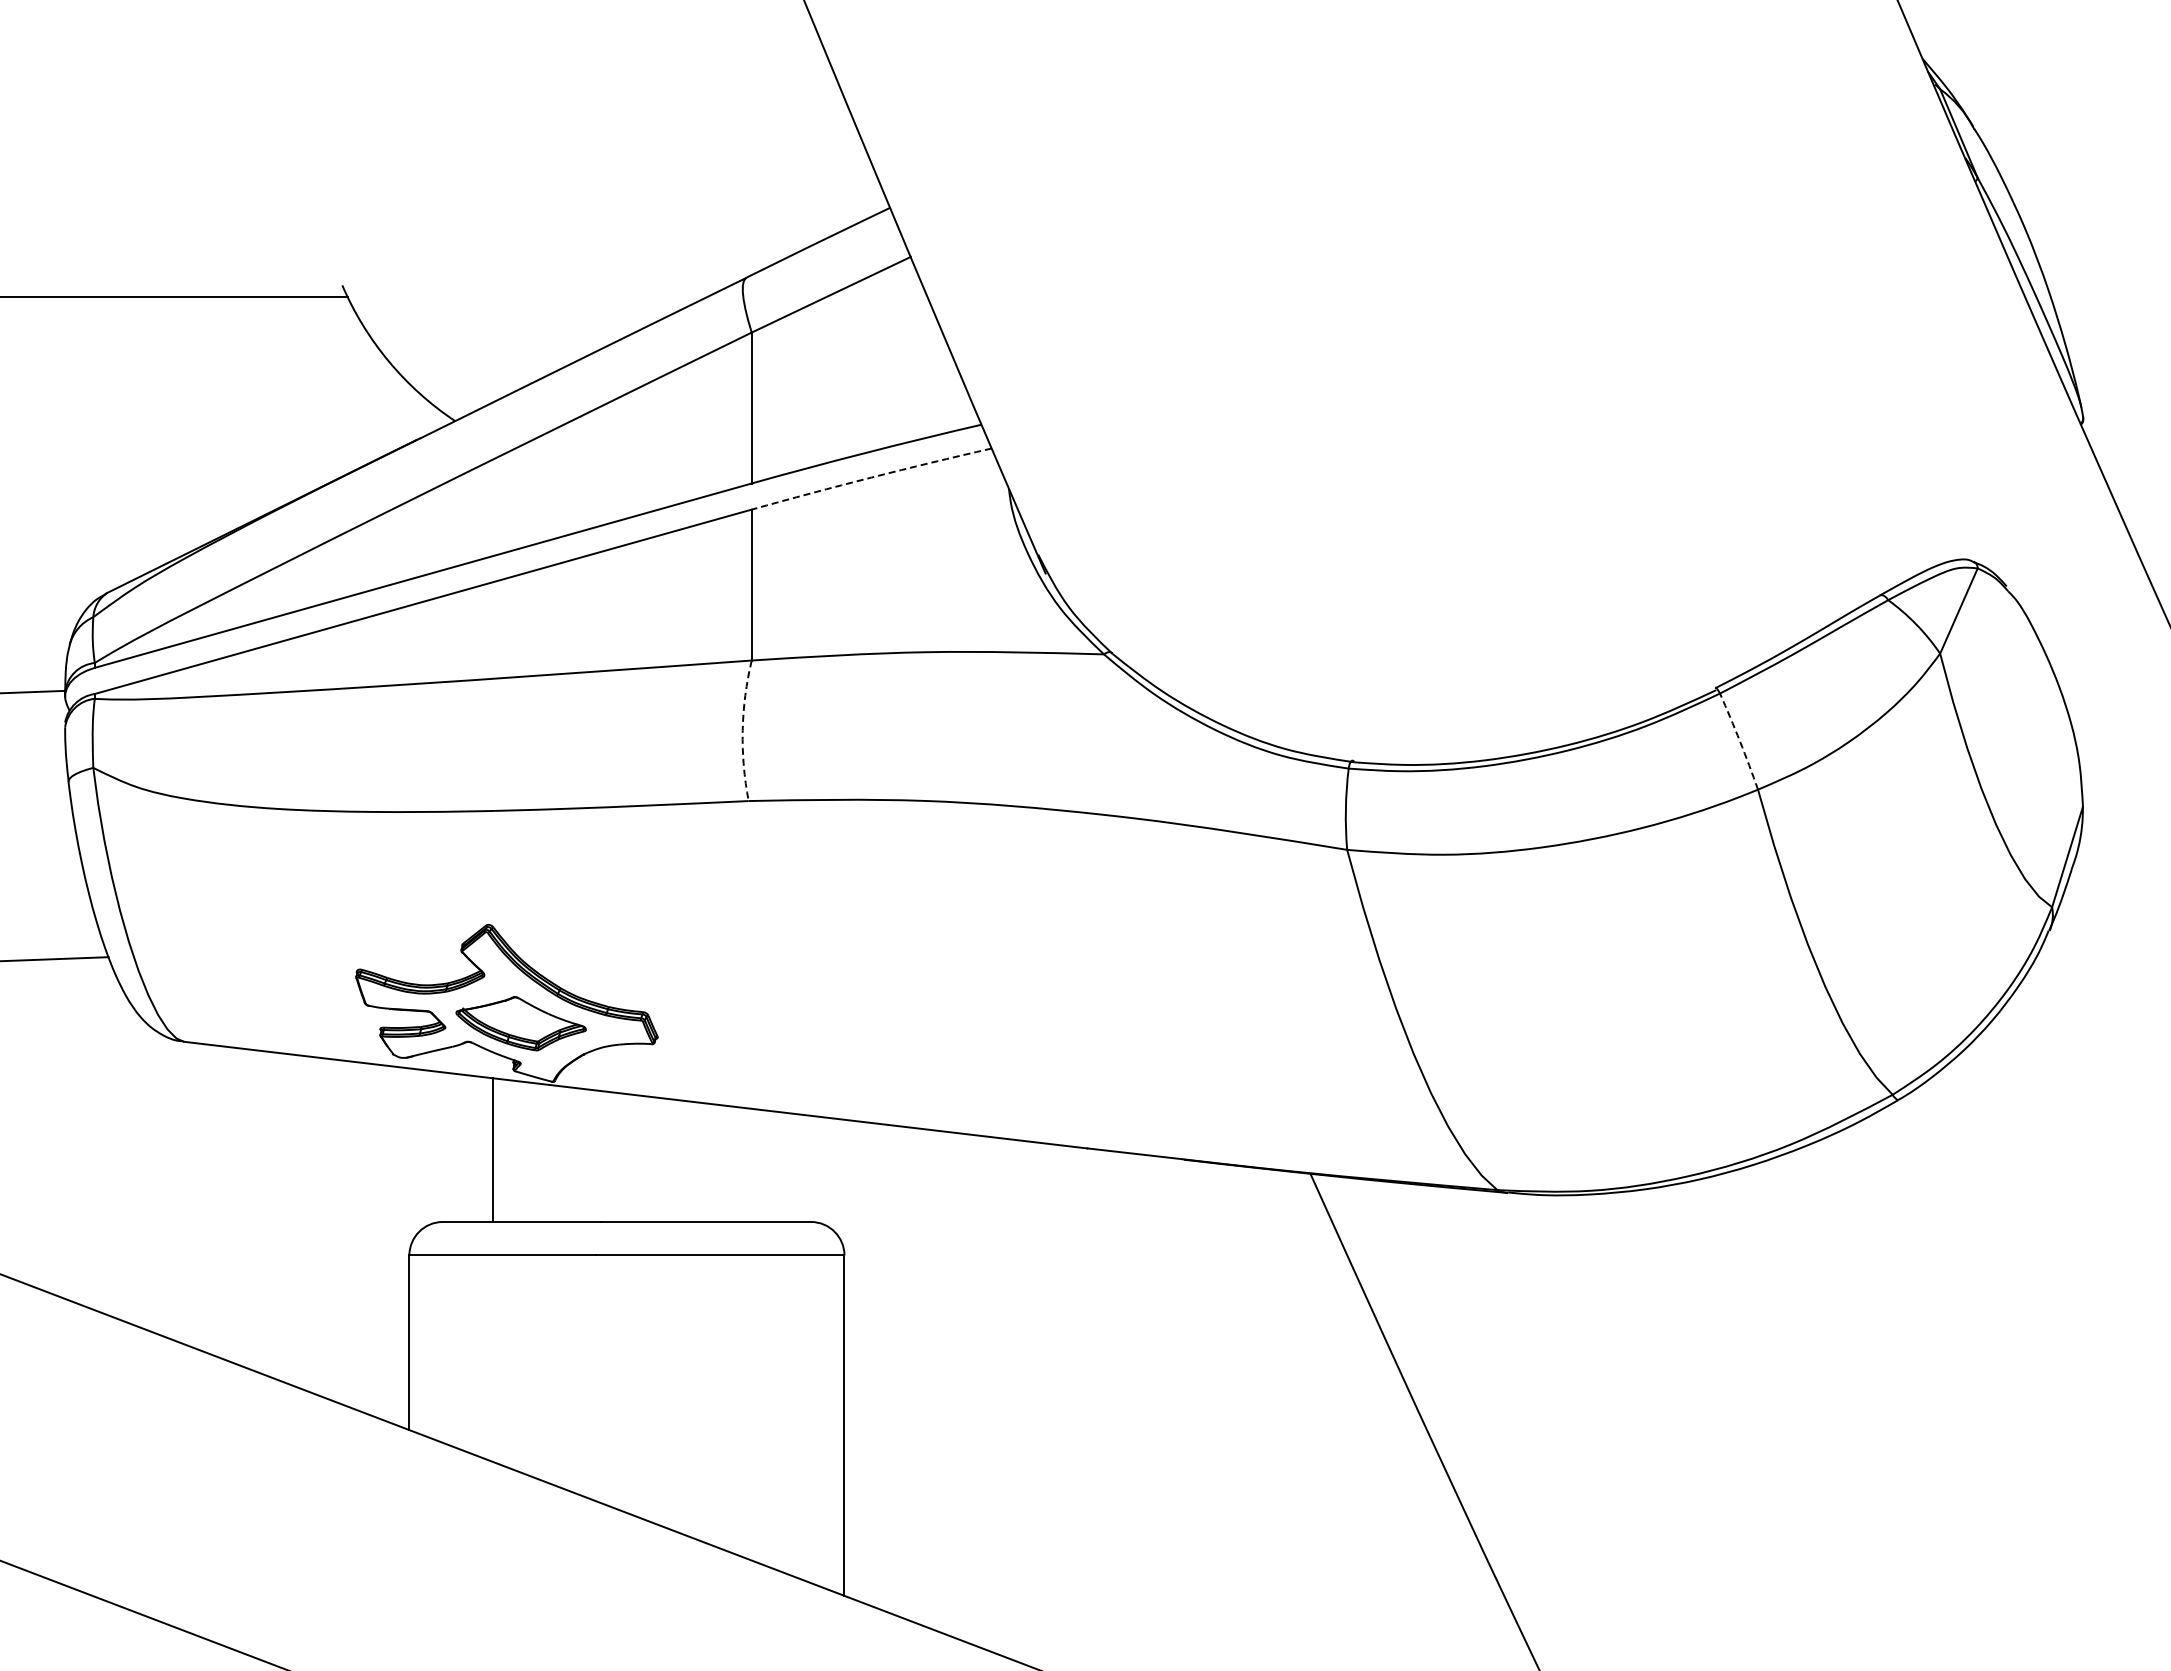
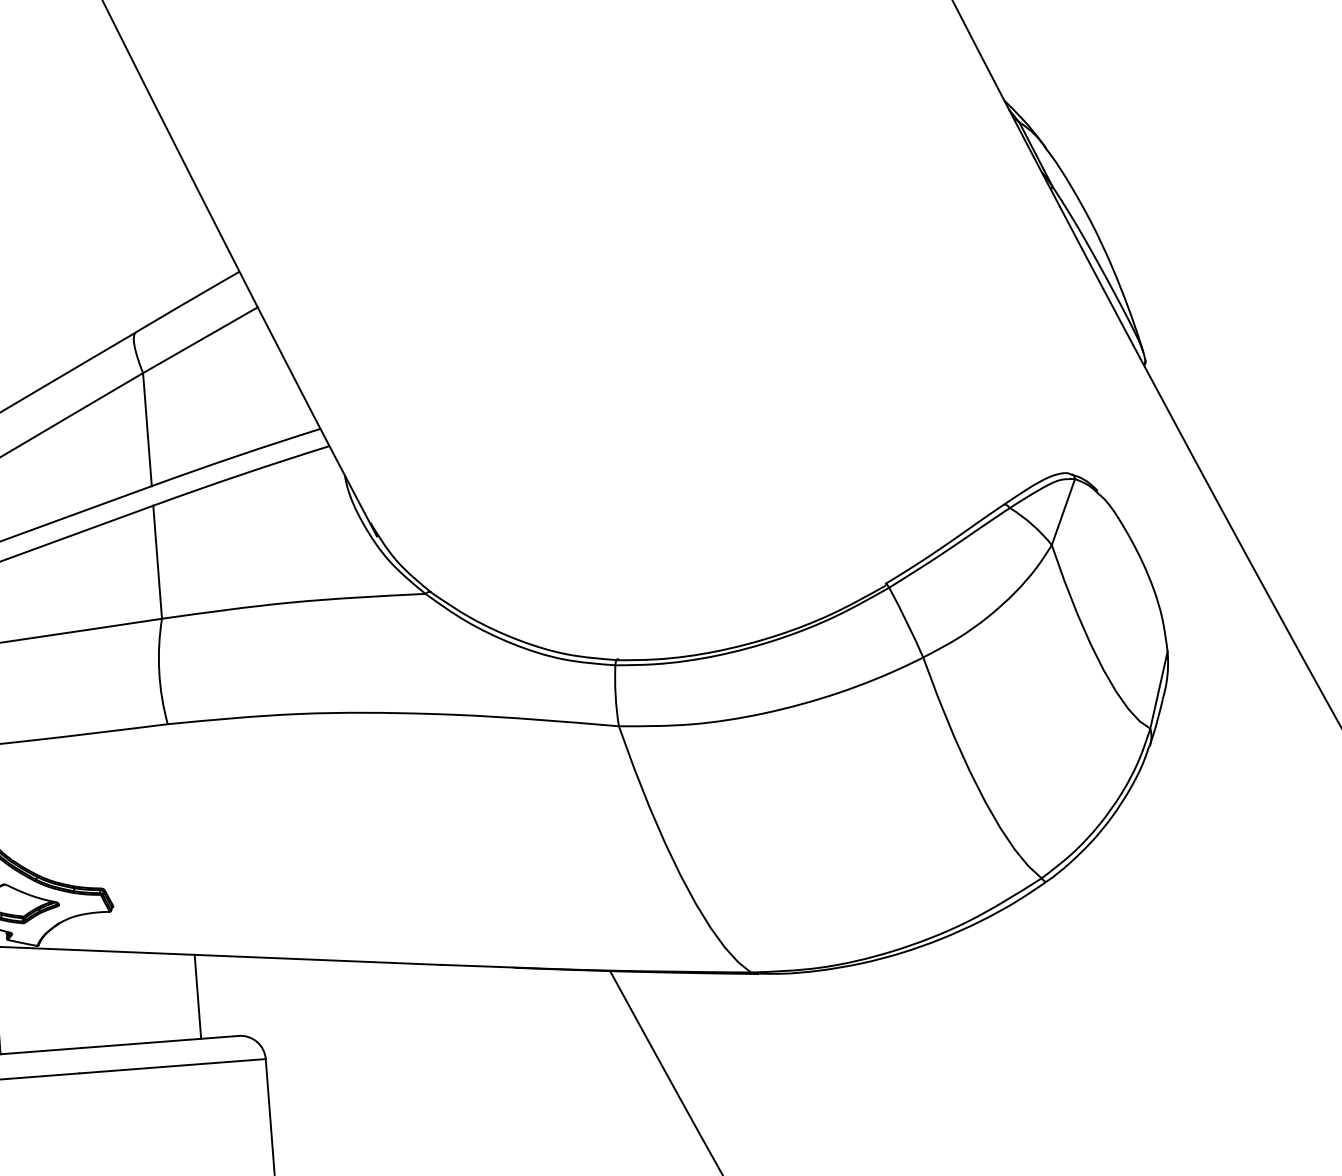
arc: (871, 477) -> (241, 474), dashed -> solid
arc: (742, 730) -> (159, 671), dashed -> solid
arc: (1739, 741) -> (906, 622), dashed -> solid
line: (760, 1165) -> (197, 996), added

